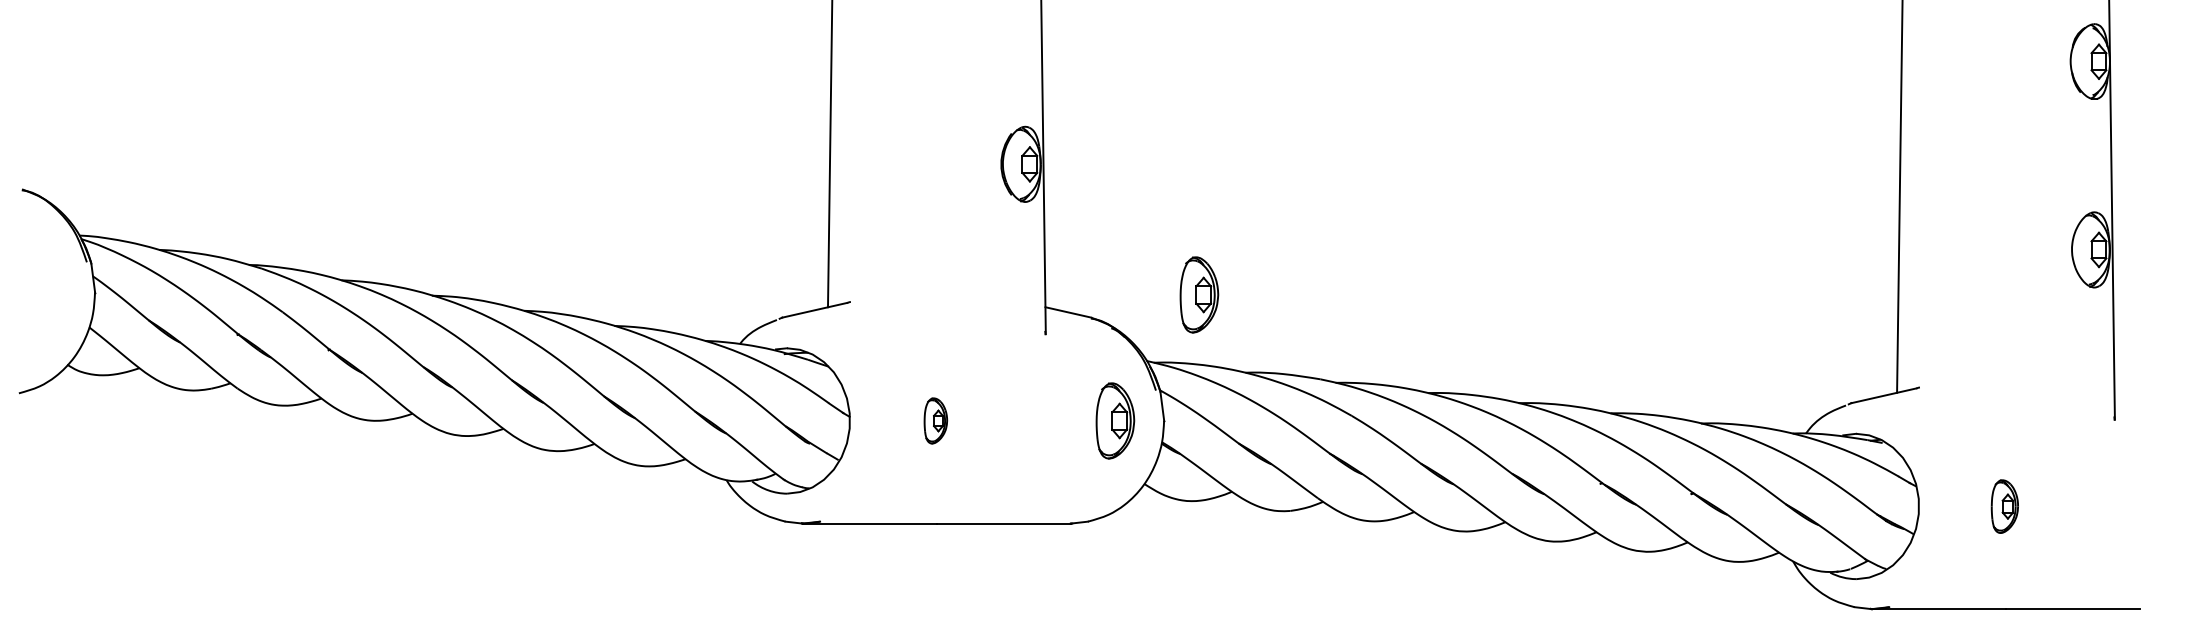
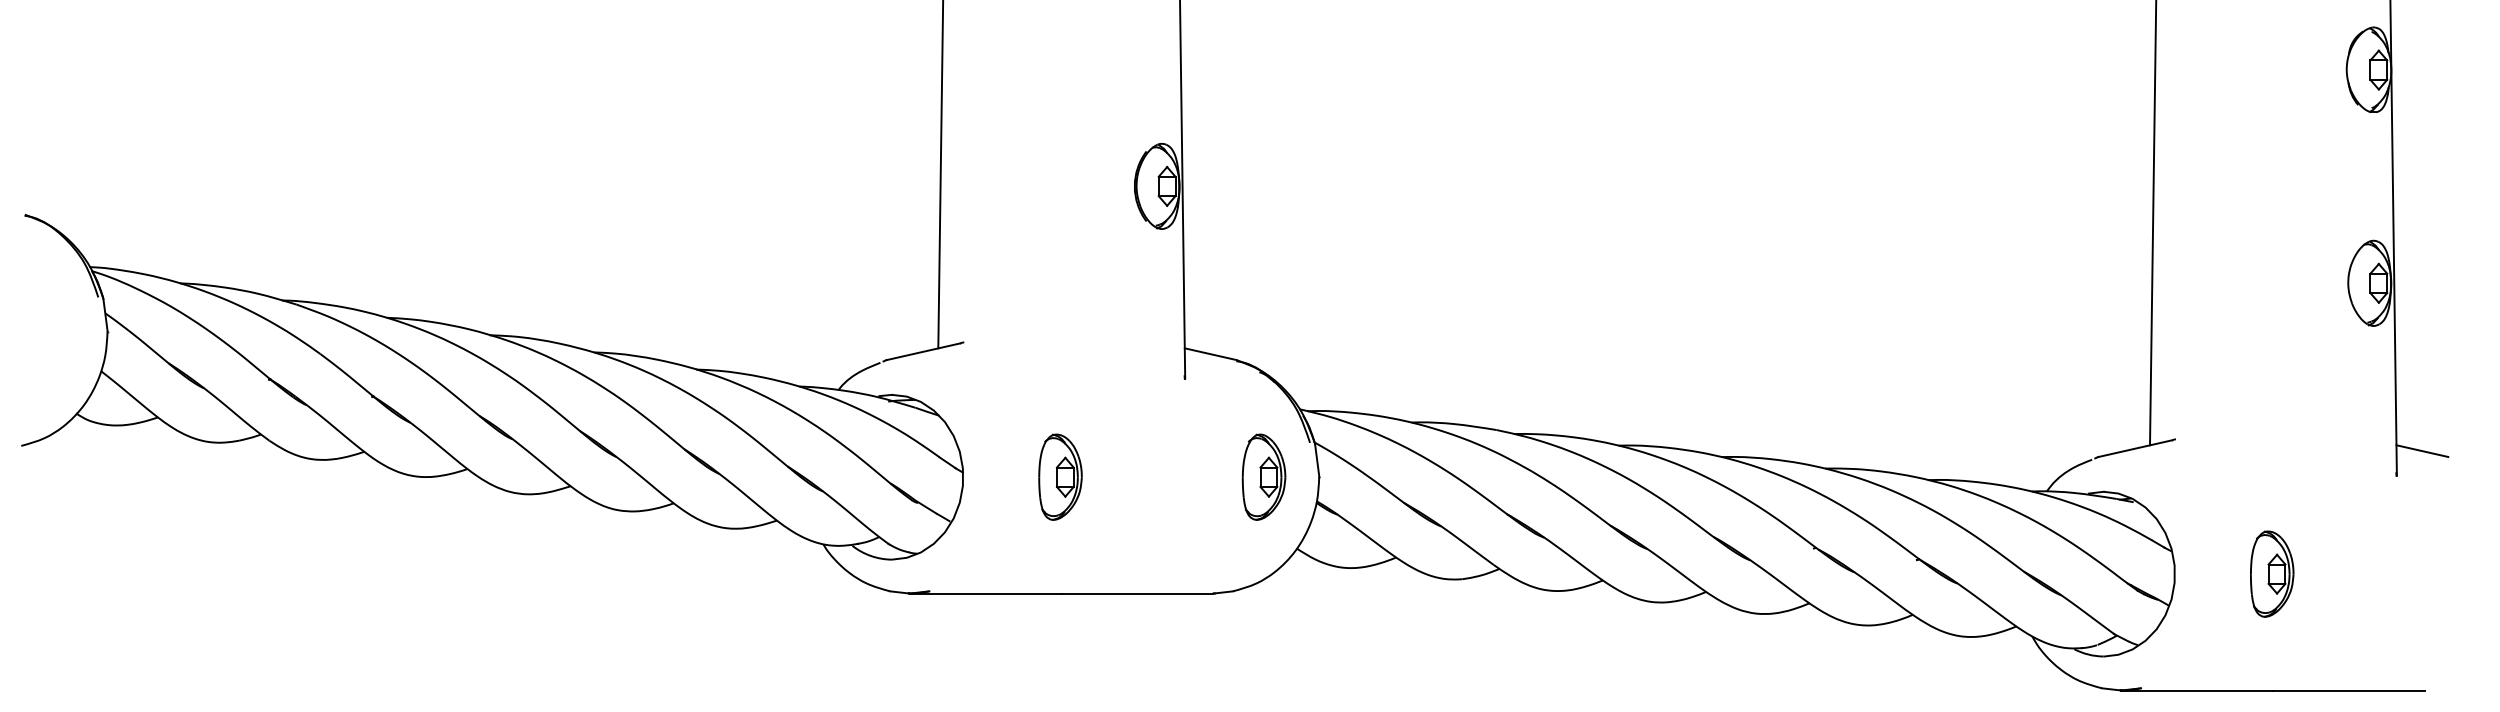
part: (1199, 294) -> (1359, 333), removed
line: (2137, 397) -> (2422, 450), added
part: (935, 420) -> (1060, 476), size x1.67
part: (2004, 506) -> (2271, 574), size x1.43

